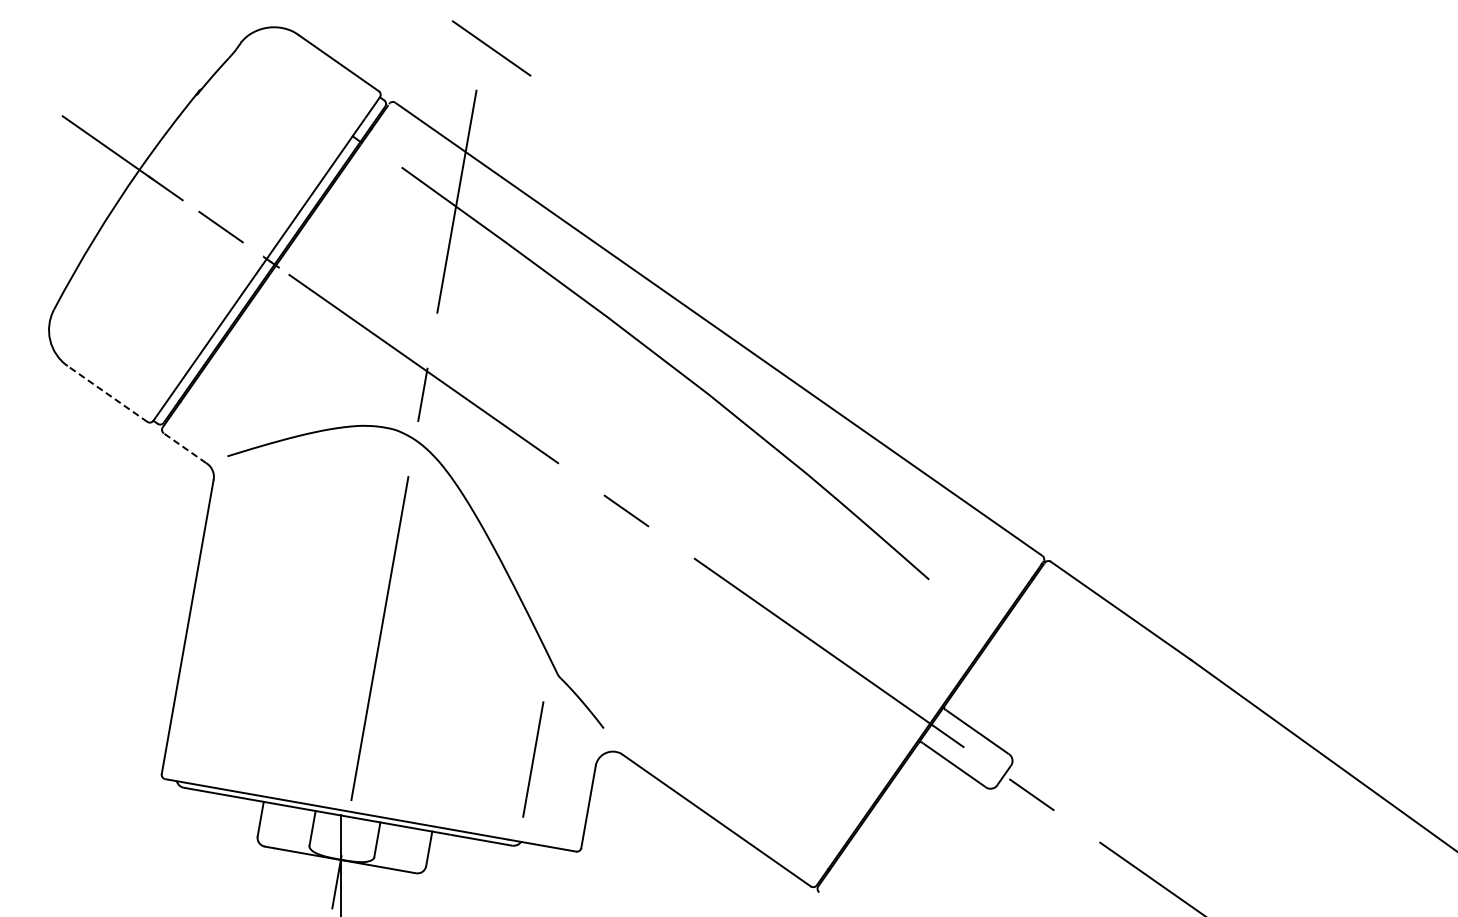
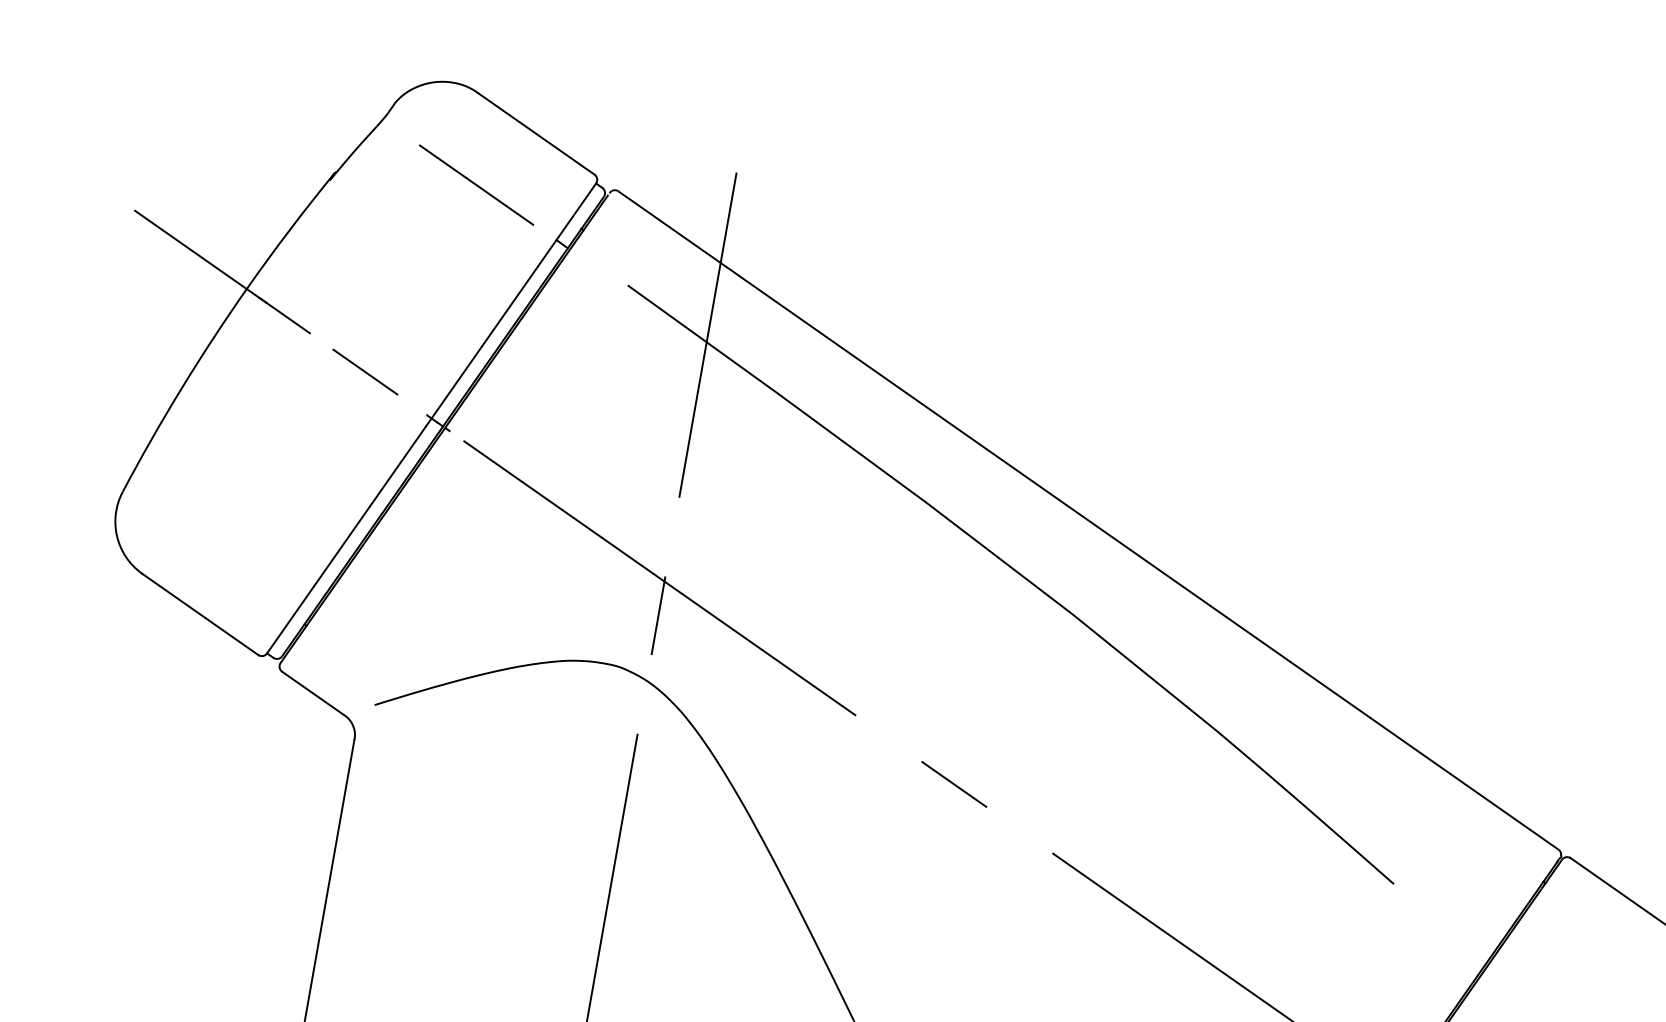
line: (491, 48) -> (476, 185), moved
line: (107, 393) -> (200, 613), dashed -> solid
line: (185, 448) -> (313, 693), dashed -> solid

